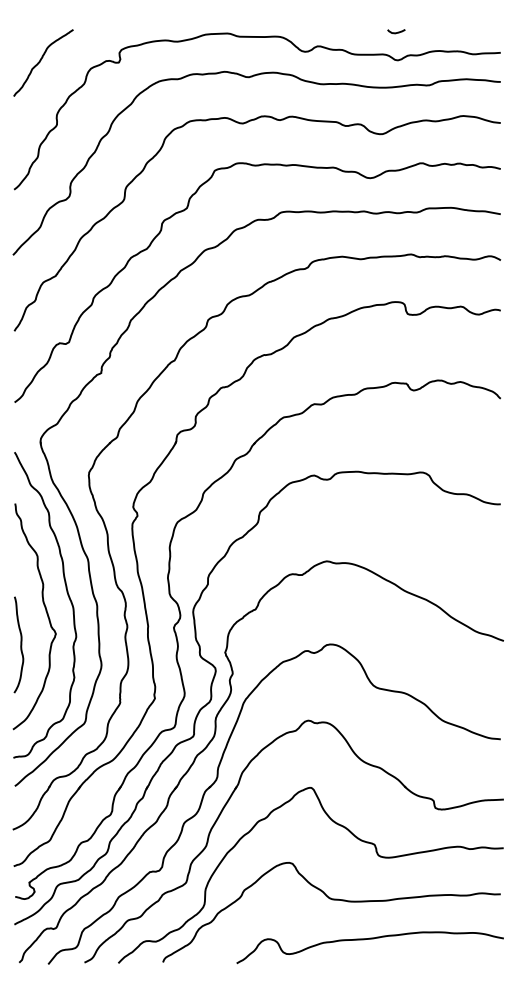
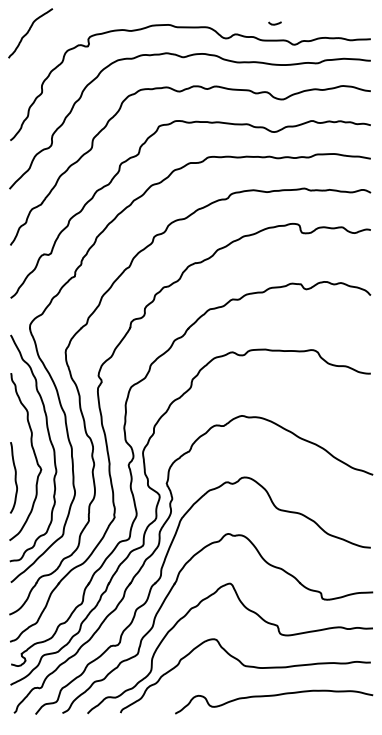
curve: (396, 32) -> (275, 24), moved
curve: (41, 60) -> (29, 31), moved

